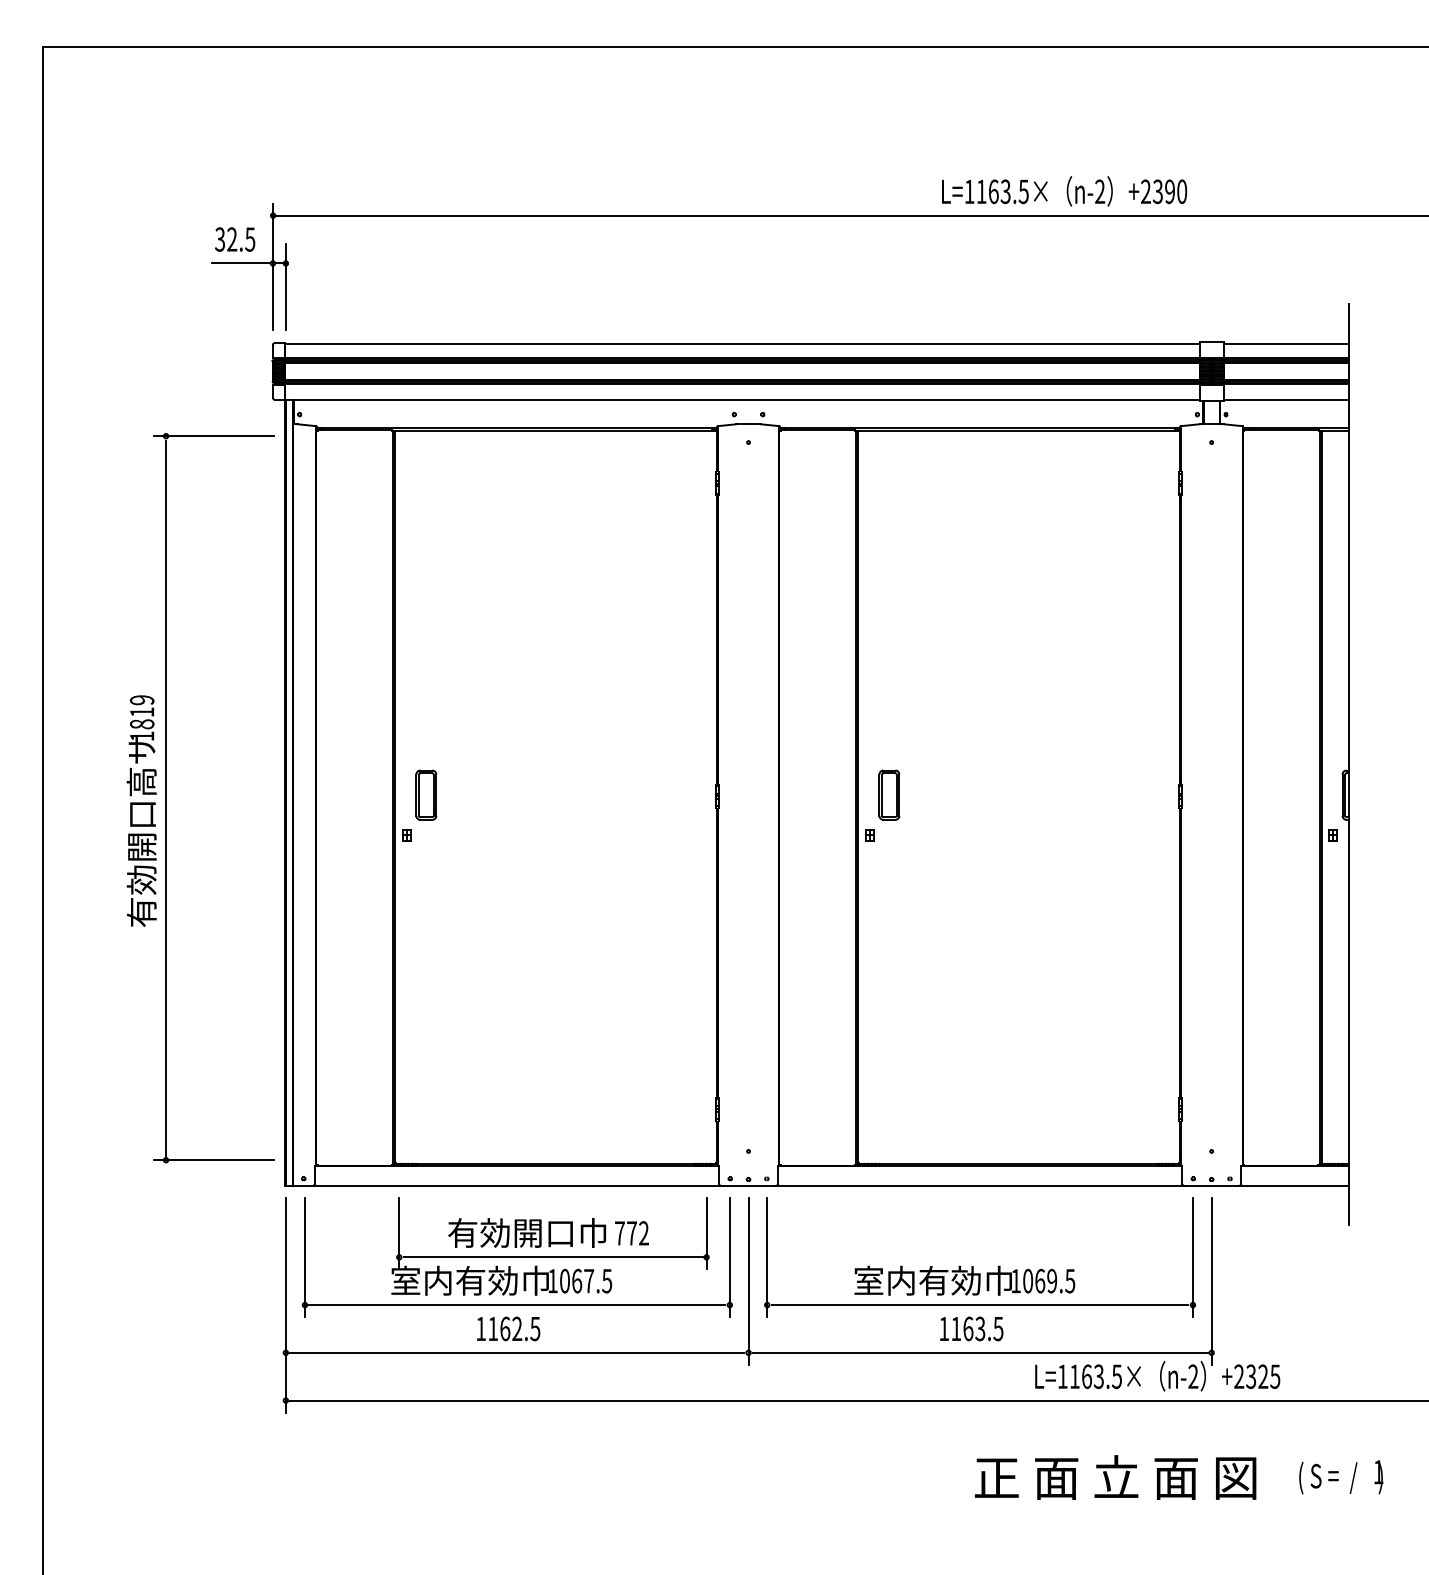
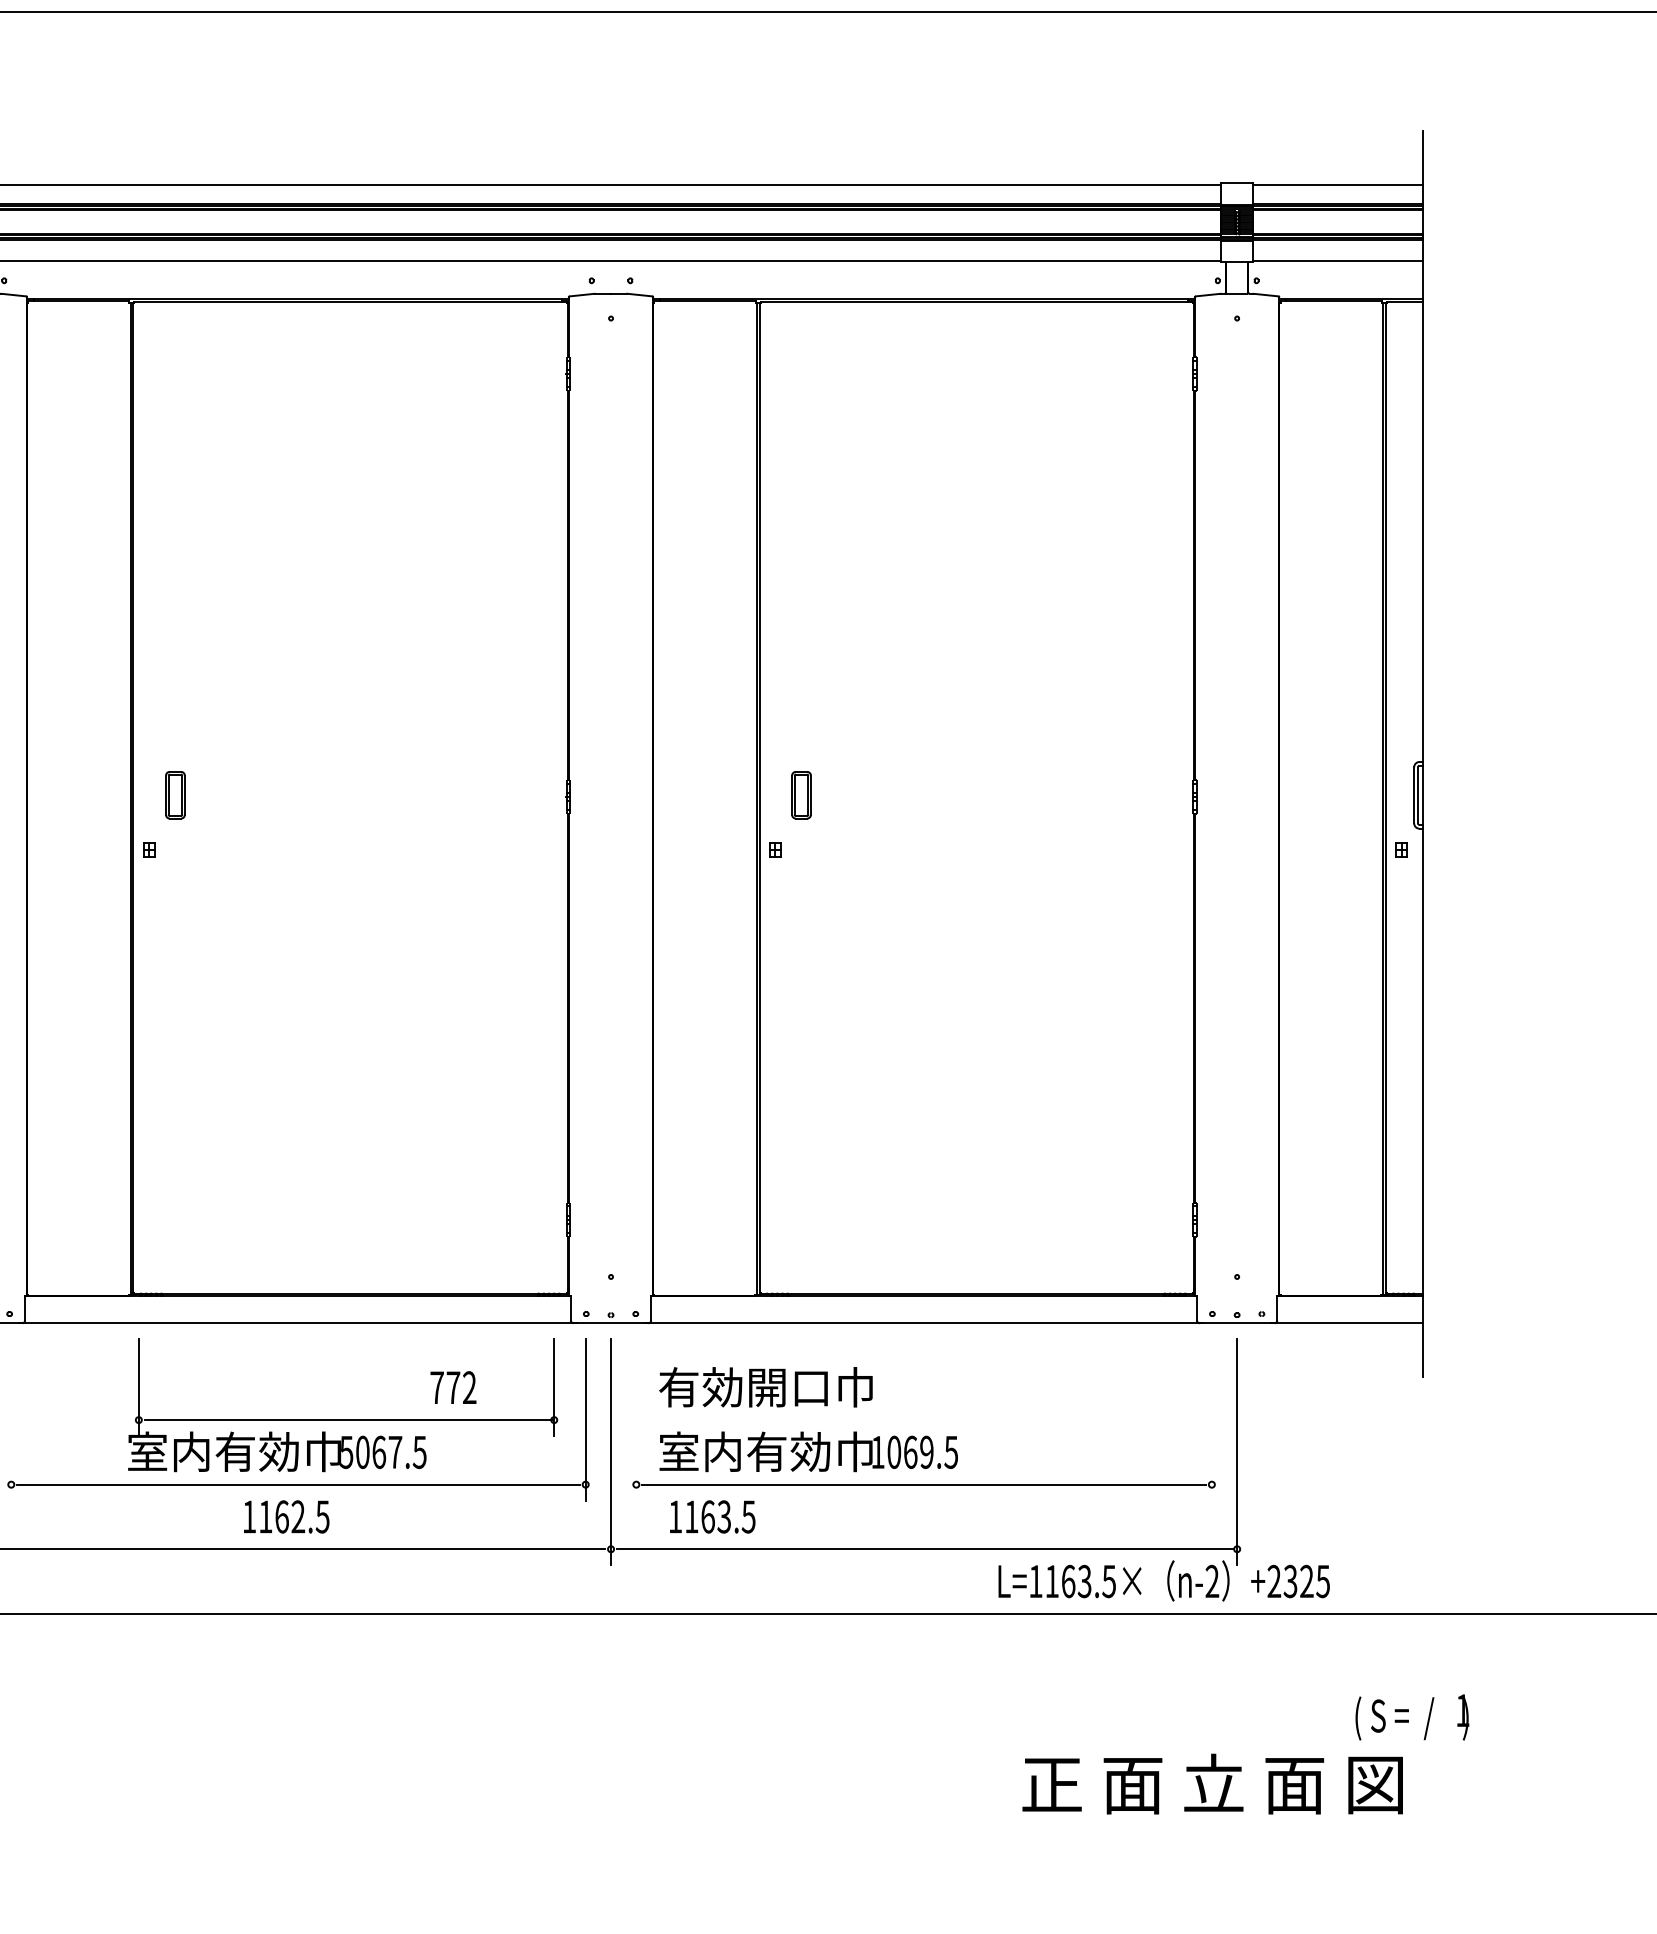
part: (426, 794) -> (175, 794), size x0.7
part: (889, 794) -> (801, 794), size x0.7
text: (527, 1232) -> (766, 1386), moved
line: (304, 1257) -> (10, 1420), removed
line: (767, 1257) -> (636, 1420), removed
line: (1192, 1257) -> (1211, 1420), removed
text: (964, 1280) -> (808, 1451), moved
text: (552, 1281) -> (345, 1452), 1067.5 -> 5067.5
text: (971, 1328) -> (712, 1516), moved
text: (1115, 1477) -> (1212, 1784), moved

